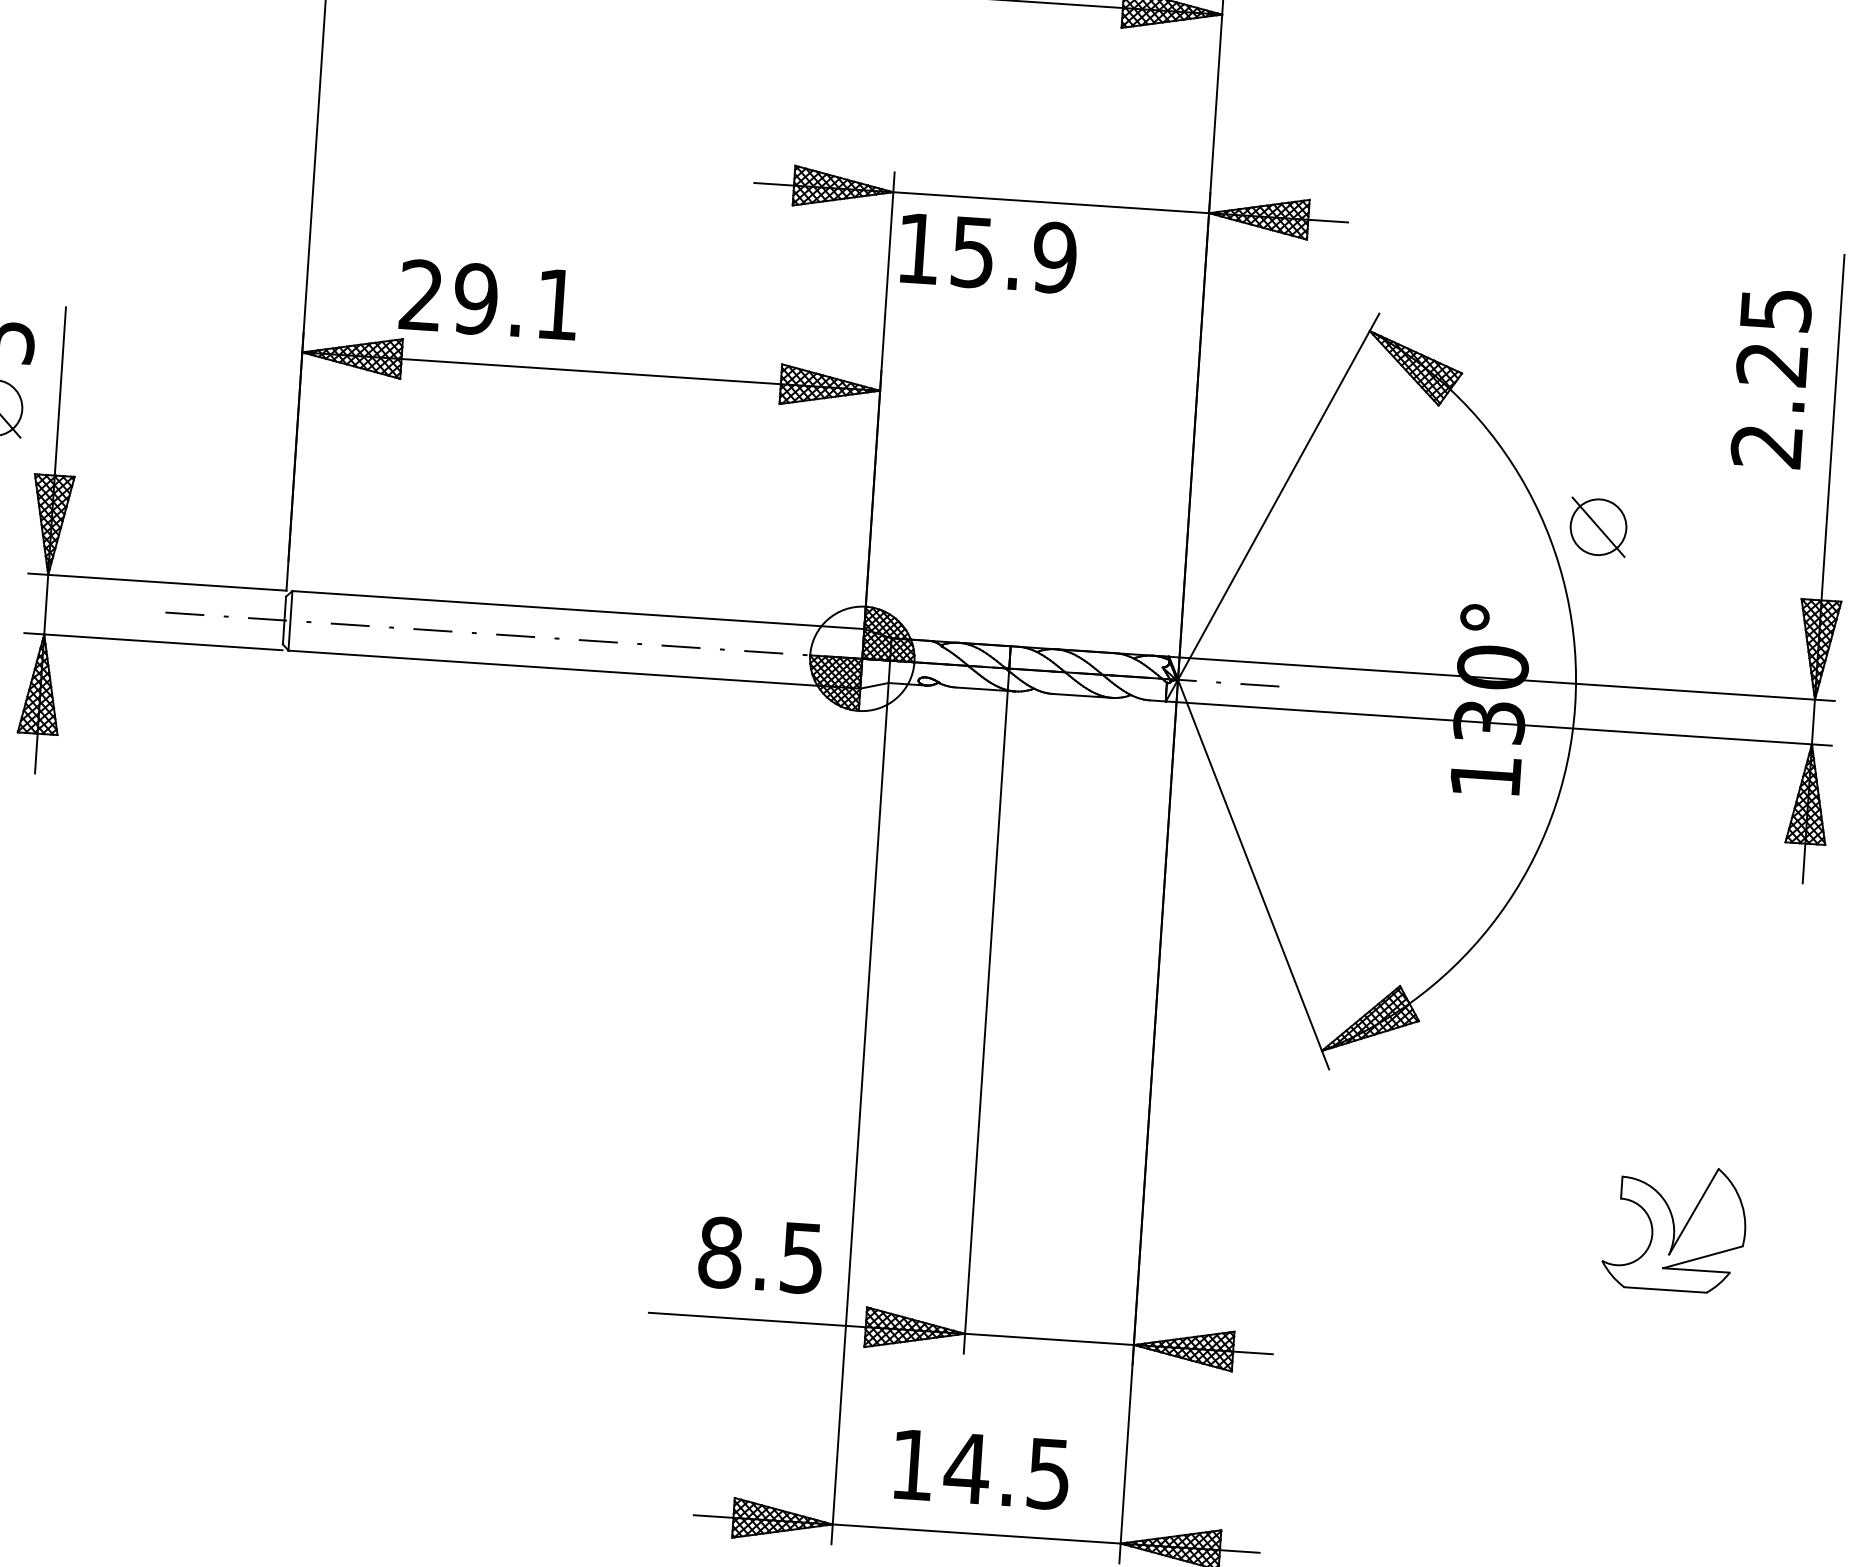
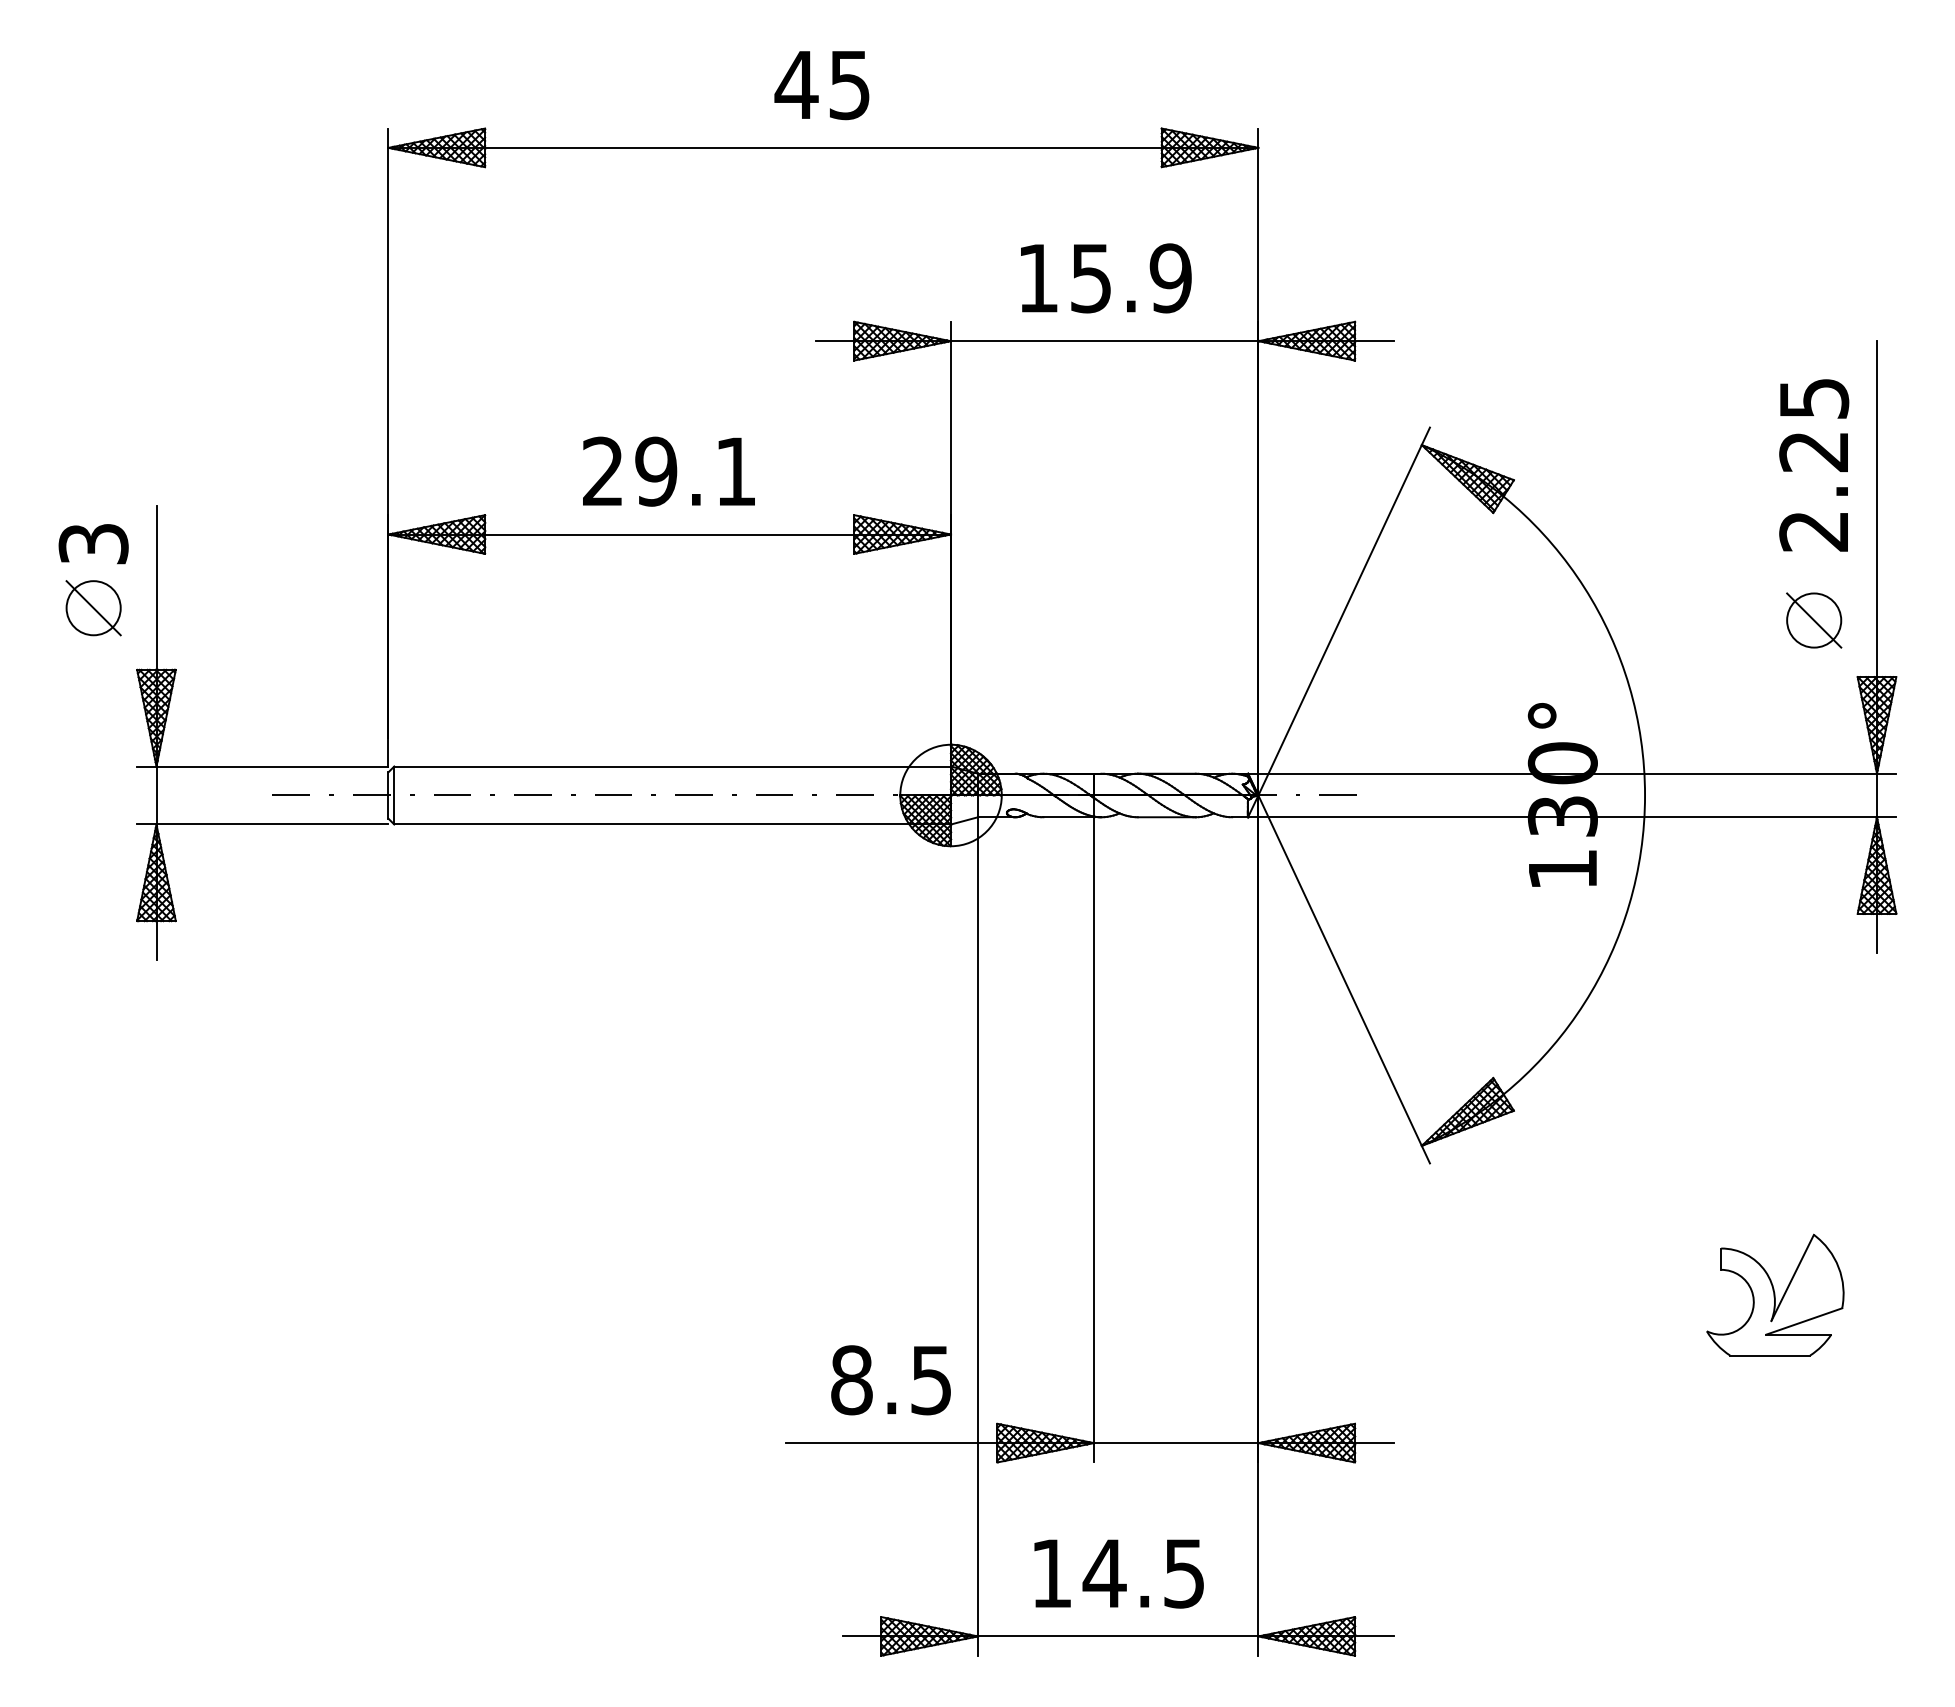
text: (988, 253) -> (1106, 278), moved
text: (488, 299) -> (668, 471), moved
part: (1598, 527) -> (1814, 620), moved

